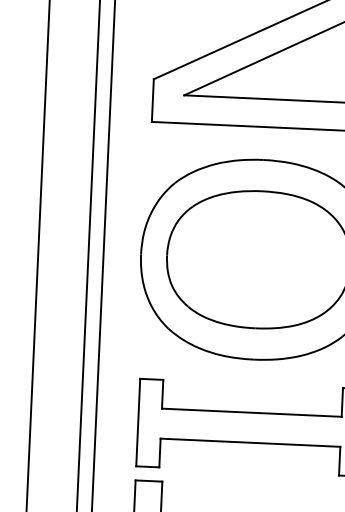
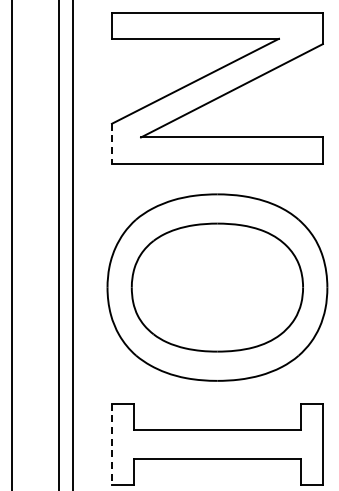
line: (152, 100) -> (111, 143), solid -> dashed
line: (137, 422) -> (111, 444), solid -> dashed

